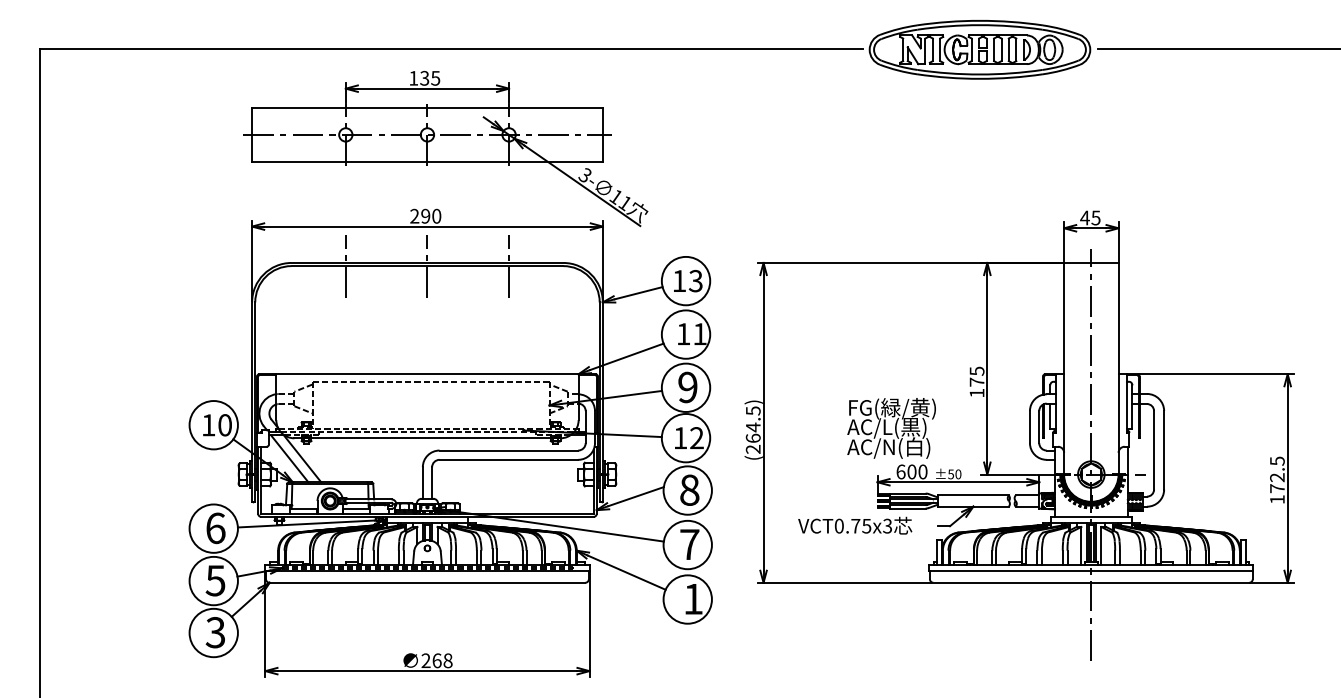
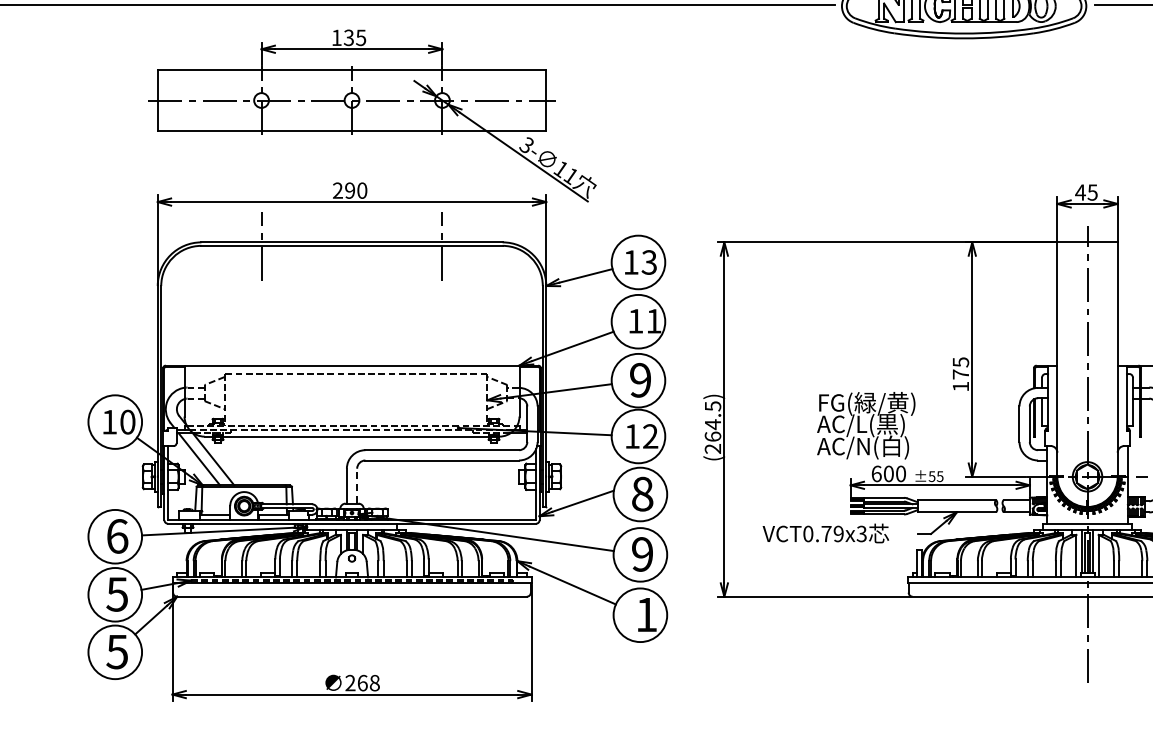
line: (427, 266) -> (352, 246), removed
text: (958, 474) -> (940, 476), ±50 -> ±55
line: (432, 483) -> (357, 486), solid -> dashed
text: (866, 525) -> (838, 533), VCT0.75x3 -> VCT0.79x3
text: (689, 544) -> (642, 554), 7 -> 9
text: (215, 632) -> (117, 651), 3 -> 5

